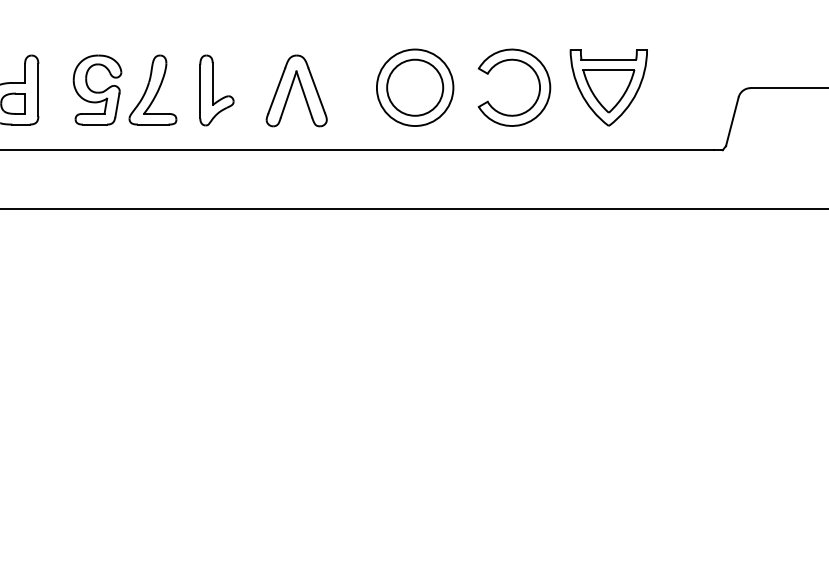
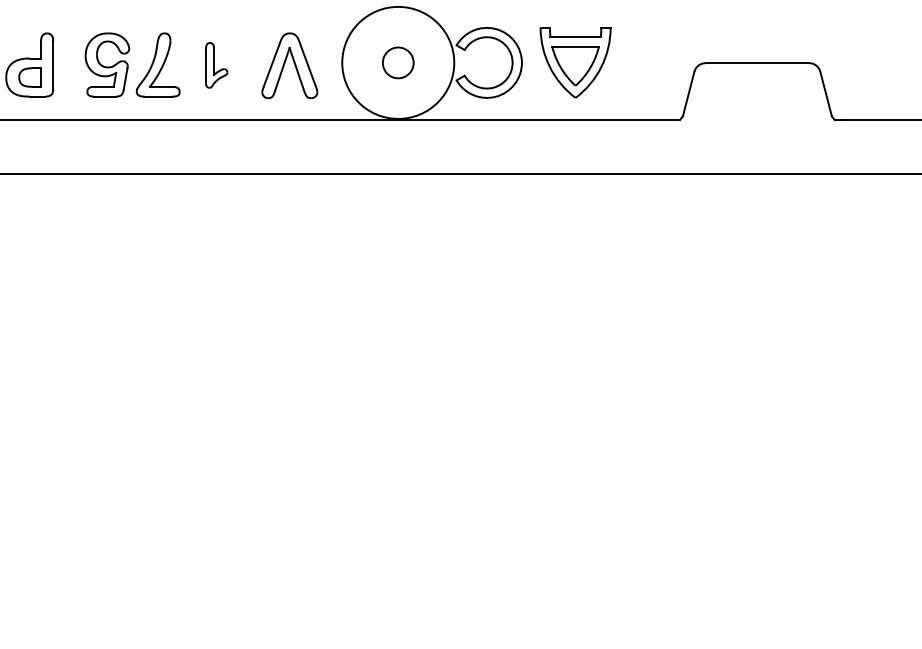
circle: (414, 87) -> (397, 62), size x0.6
circle: (415, 87) -> (398, 62), size x1.6
part: (216, 90) -> (216, 65), size x0.7

